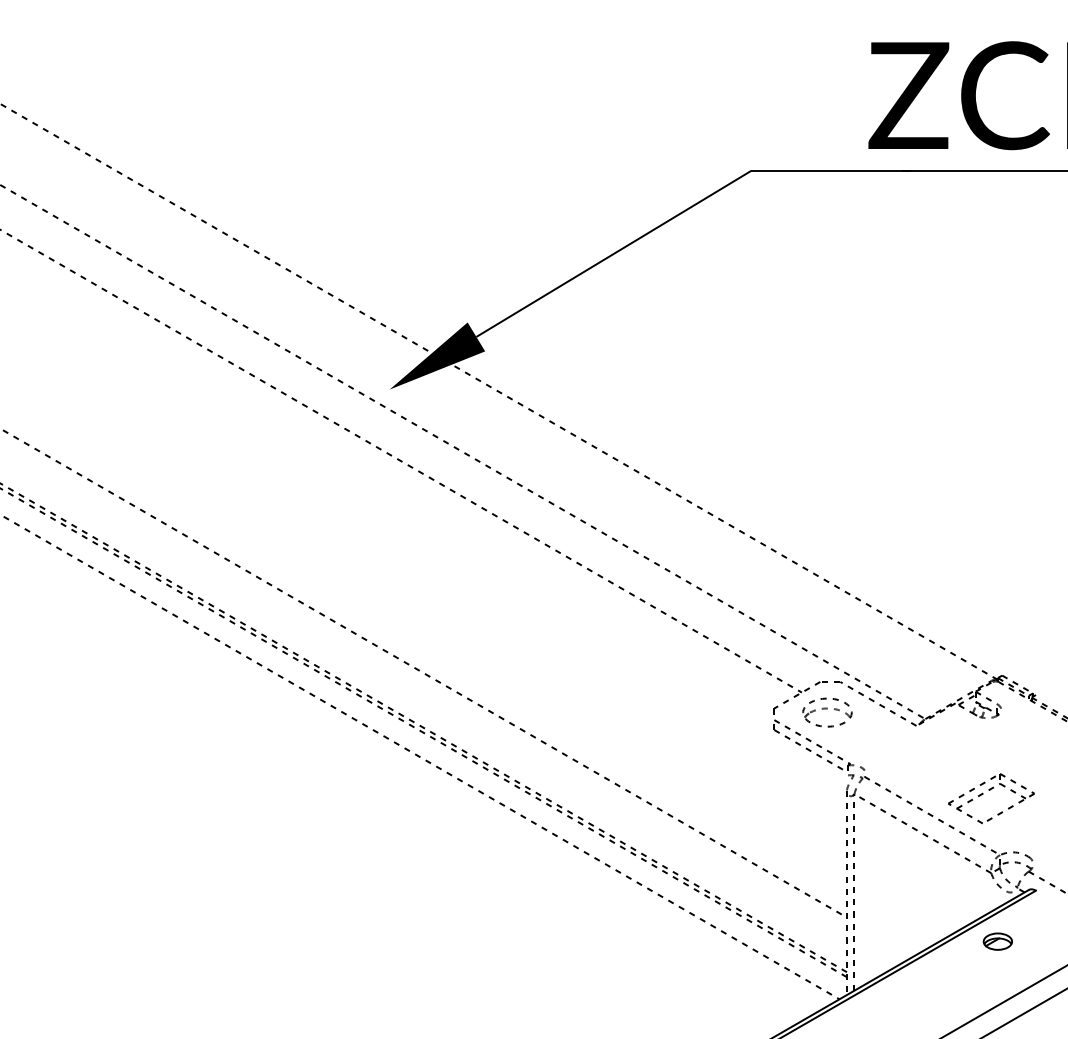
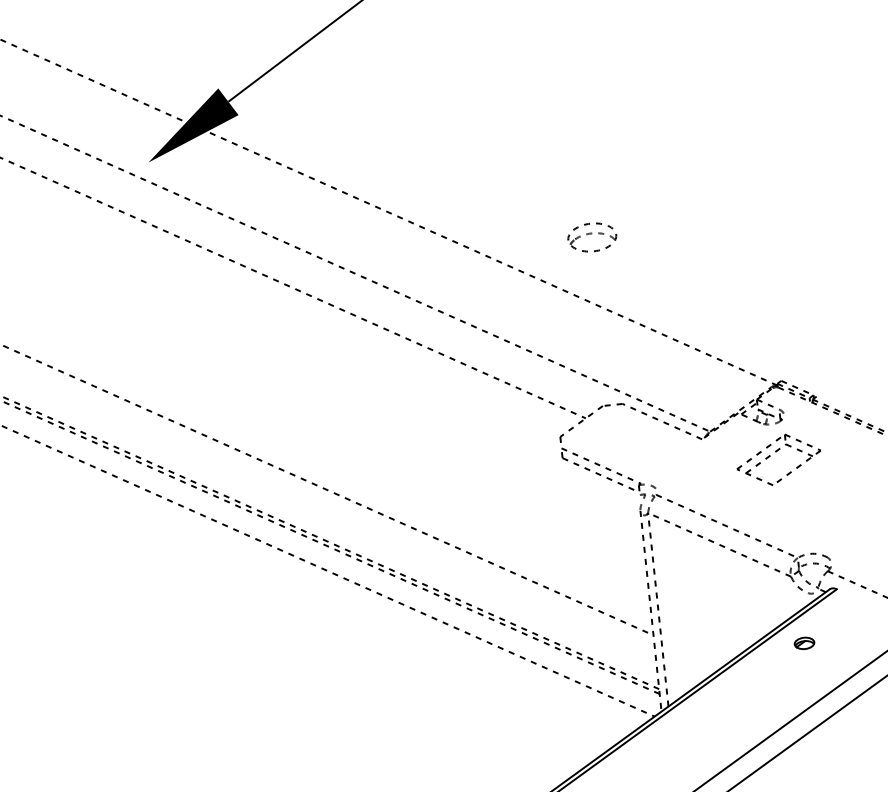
part: (827, 712) -> (592, 237), moved
part: (990, 790) -> (777, 451), moved
part: (997, 941) -> (804, 643), size x0.7

